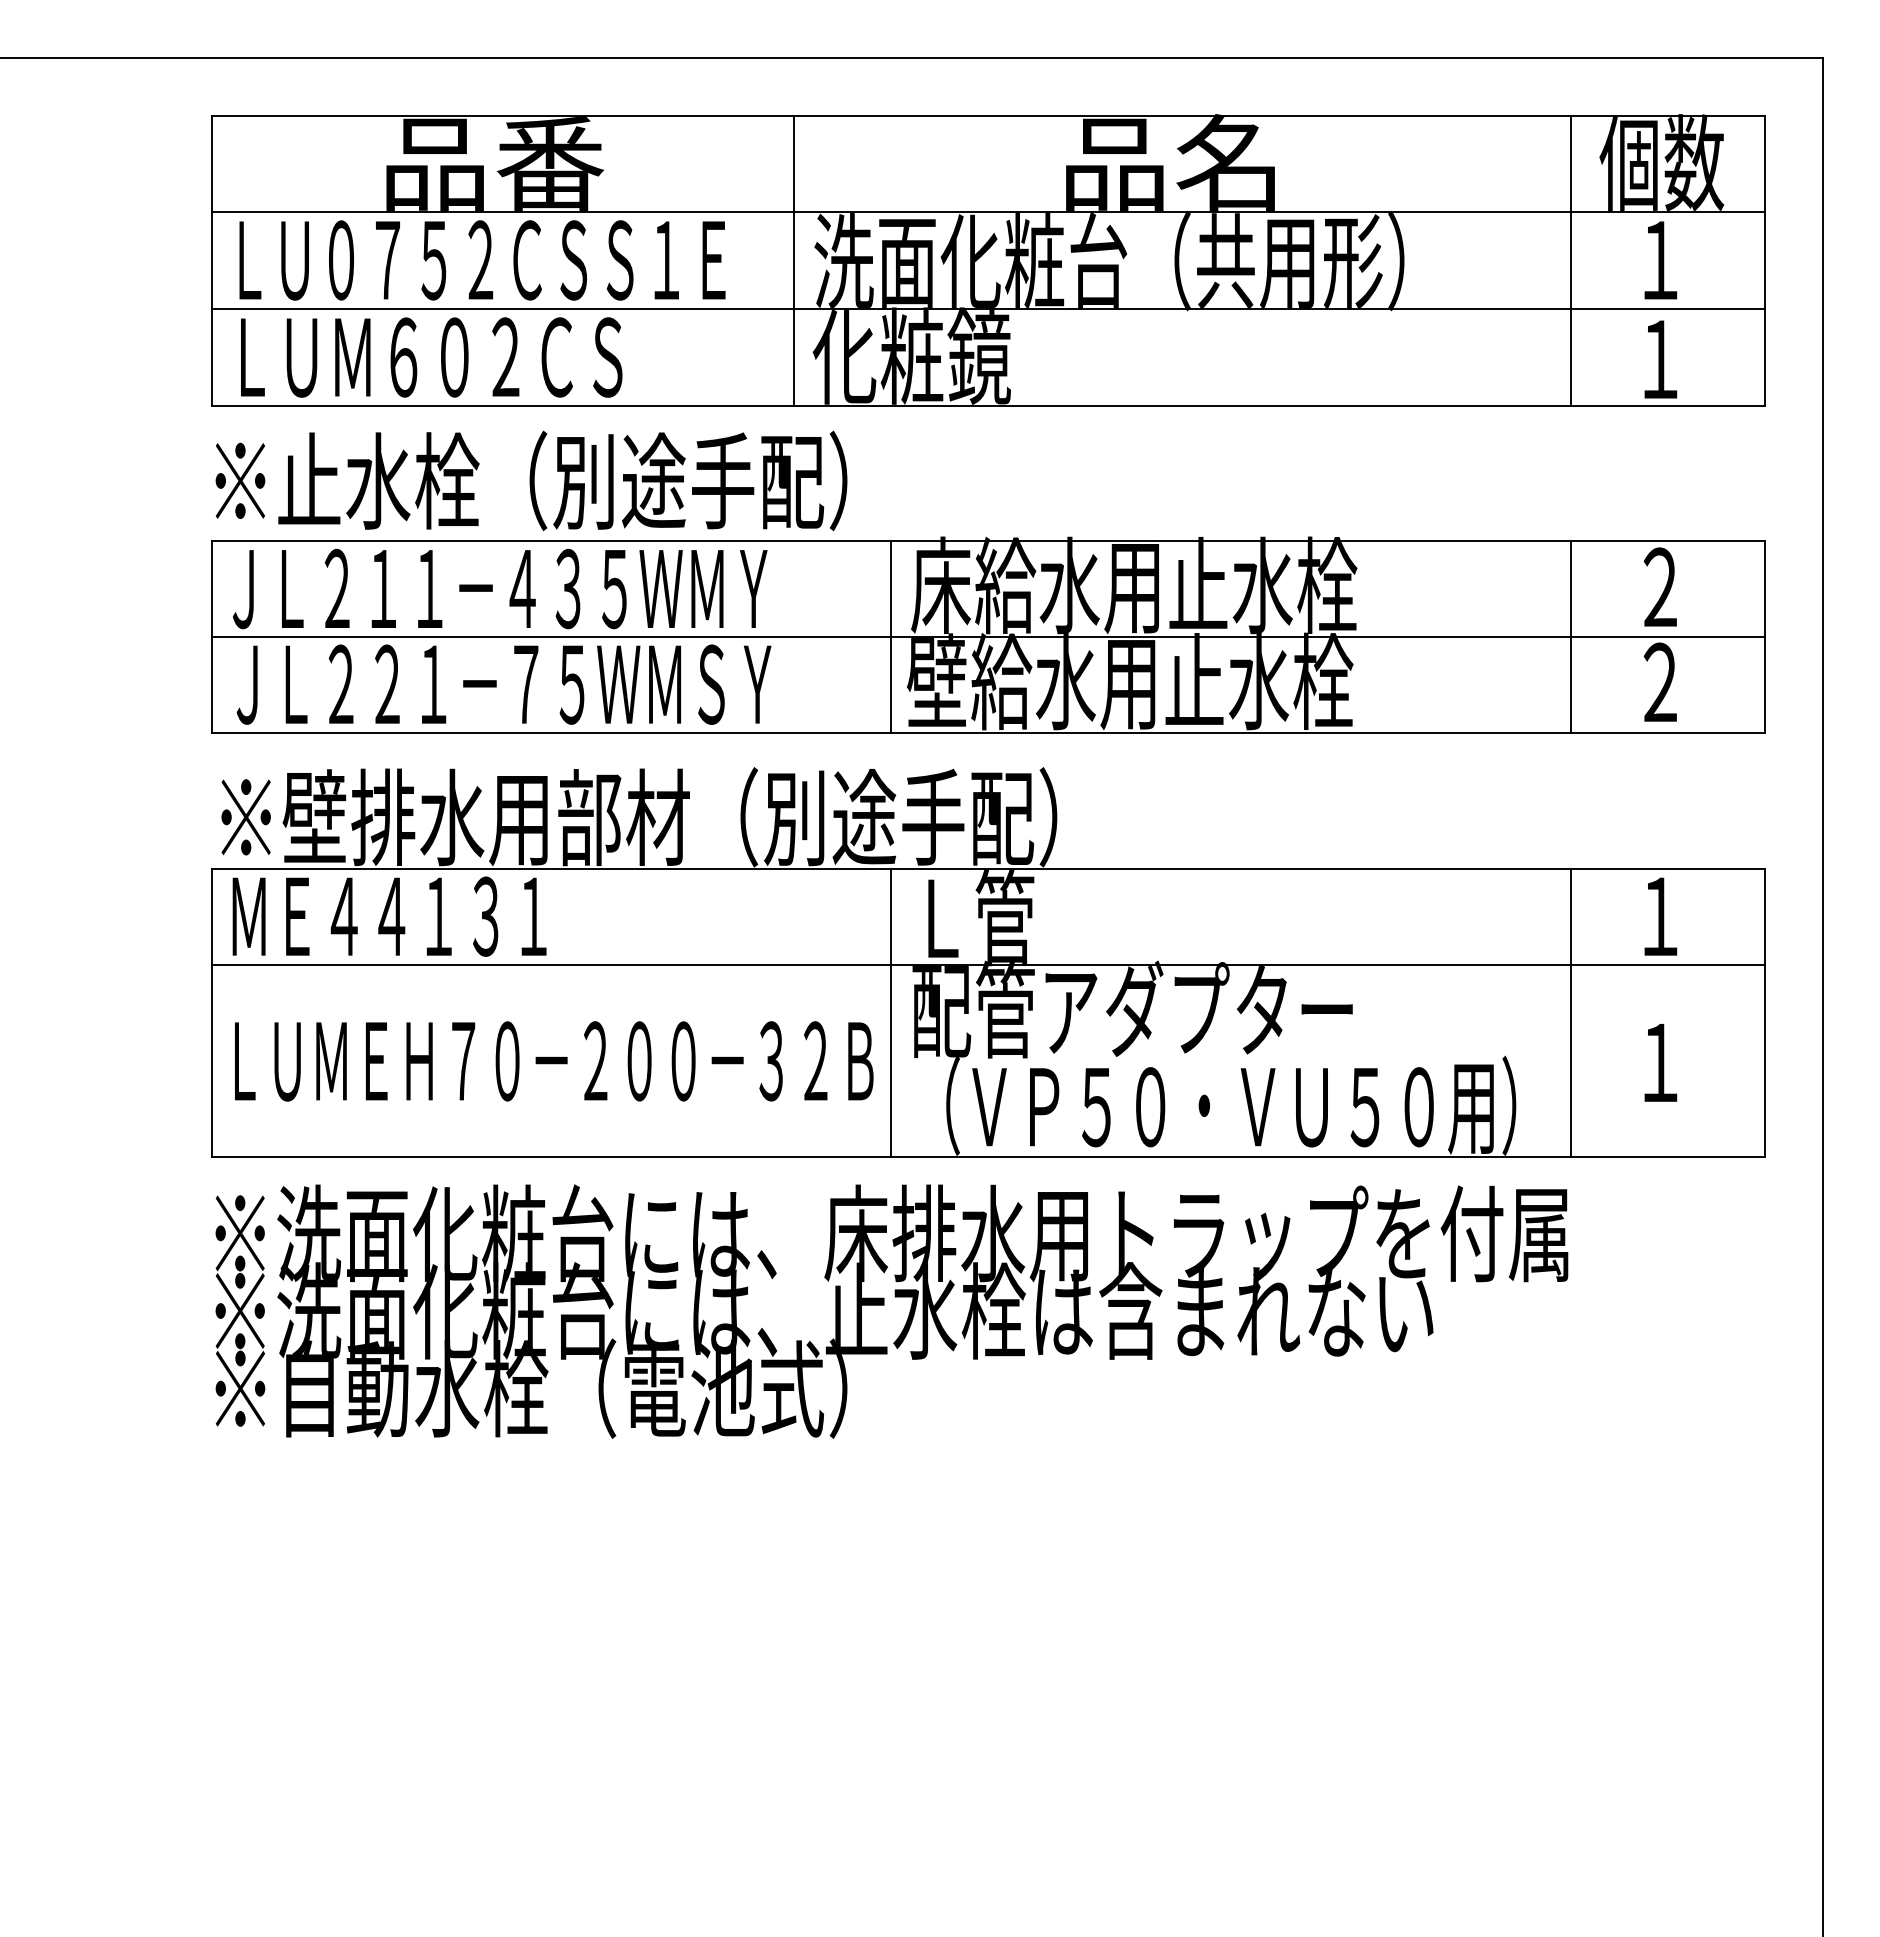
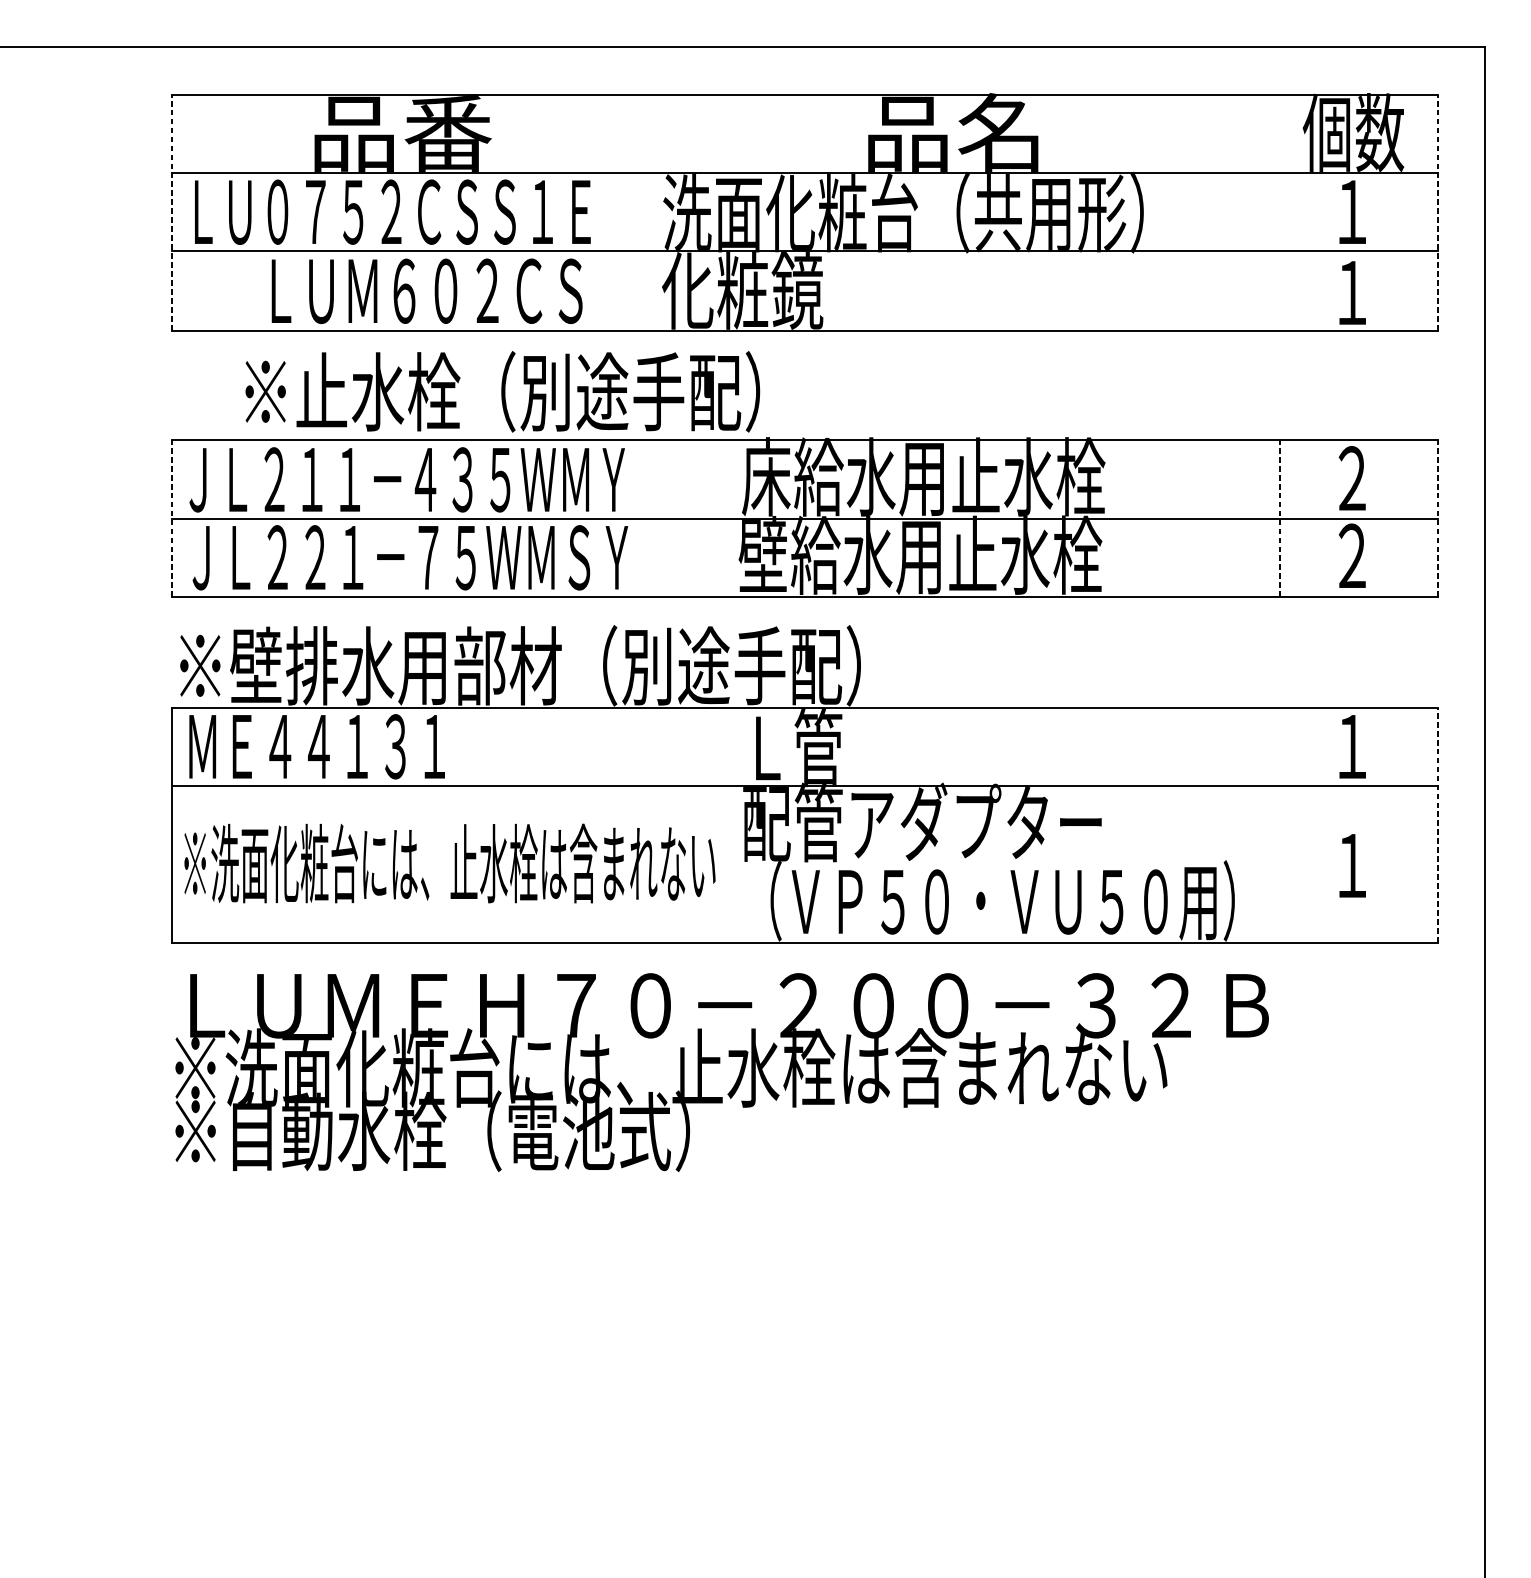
line: (794, 260) -> (646, 212), removed
line: (1571, 260) -> (1279, 212), removed
line: (211, 261) -> (172, 213), solid -> dashed
line: (1765, 261) -> (1437, 213), solid -> dashed
text: (431, 357) -> (427, 291), moved
text: (531, 480) -> (502, 391), moved
line: (211, 636) -> (172, 518), solid -> dashed
line: (891, 636) -> (725, 518), removed
line: (1571, 636) -> (1279, 518), solid -> dashed
line: (1765, 636) -> (1437, 518), solid -> dashed
line: (891, 1012) -> (725, 824), removed
line: (1571, 1012) -> (1279, 824), removed
line: (1765, 1012) -> (1437, 824), solid -> dashed
text: (552, 1059) -> (449, 863), ＬＵＭＥＨ７０－２００－３２Ｂ -> ※洗面化粧台には、止水栓は含まれない
text: (891, 1233) -> (725, 1004), ※洗面化粧台には、床排水用トラップを付属 -> ＬＵＭＥＨ７０－２００－３２Ｂ

